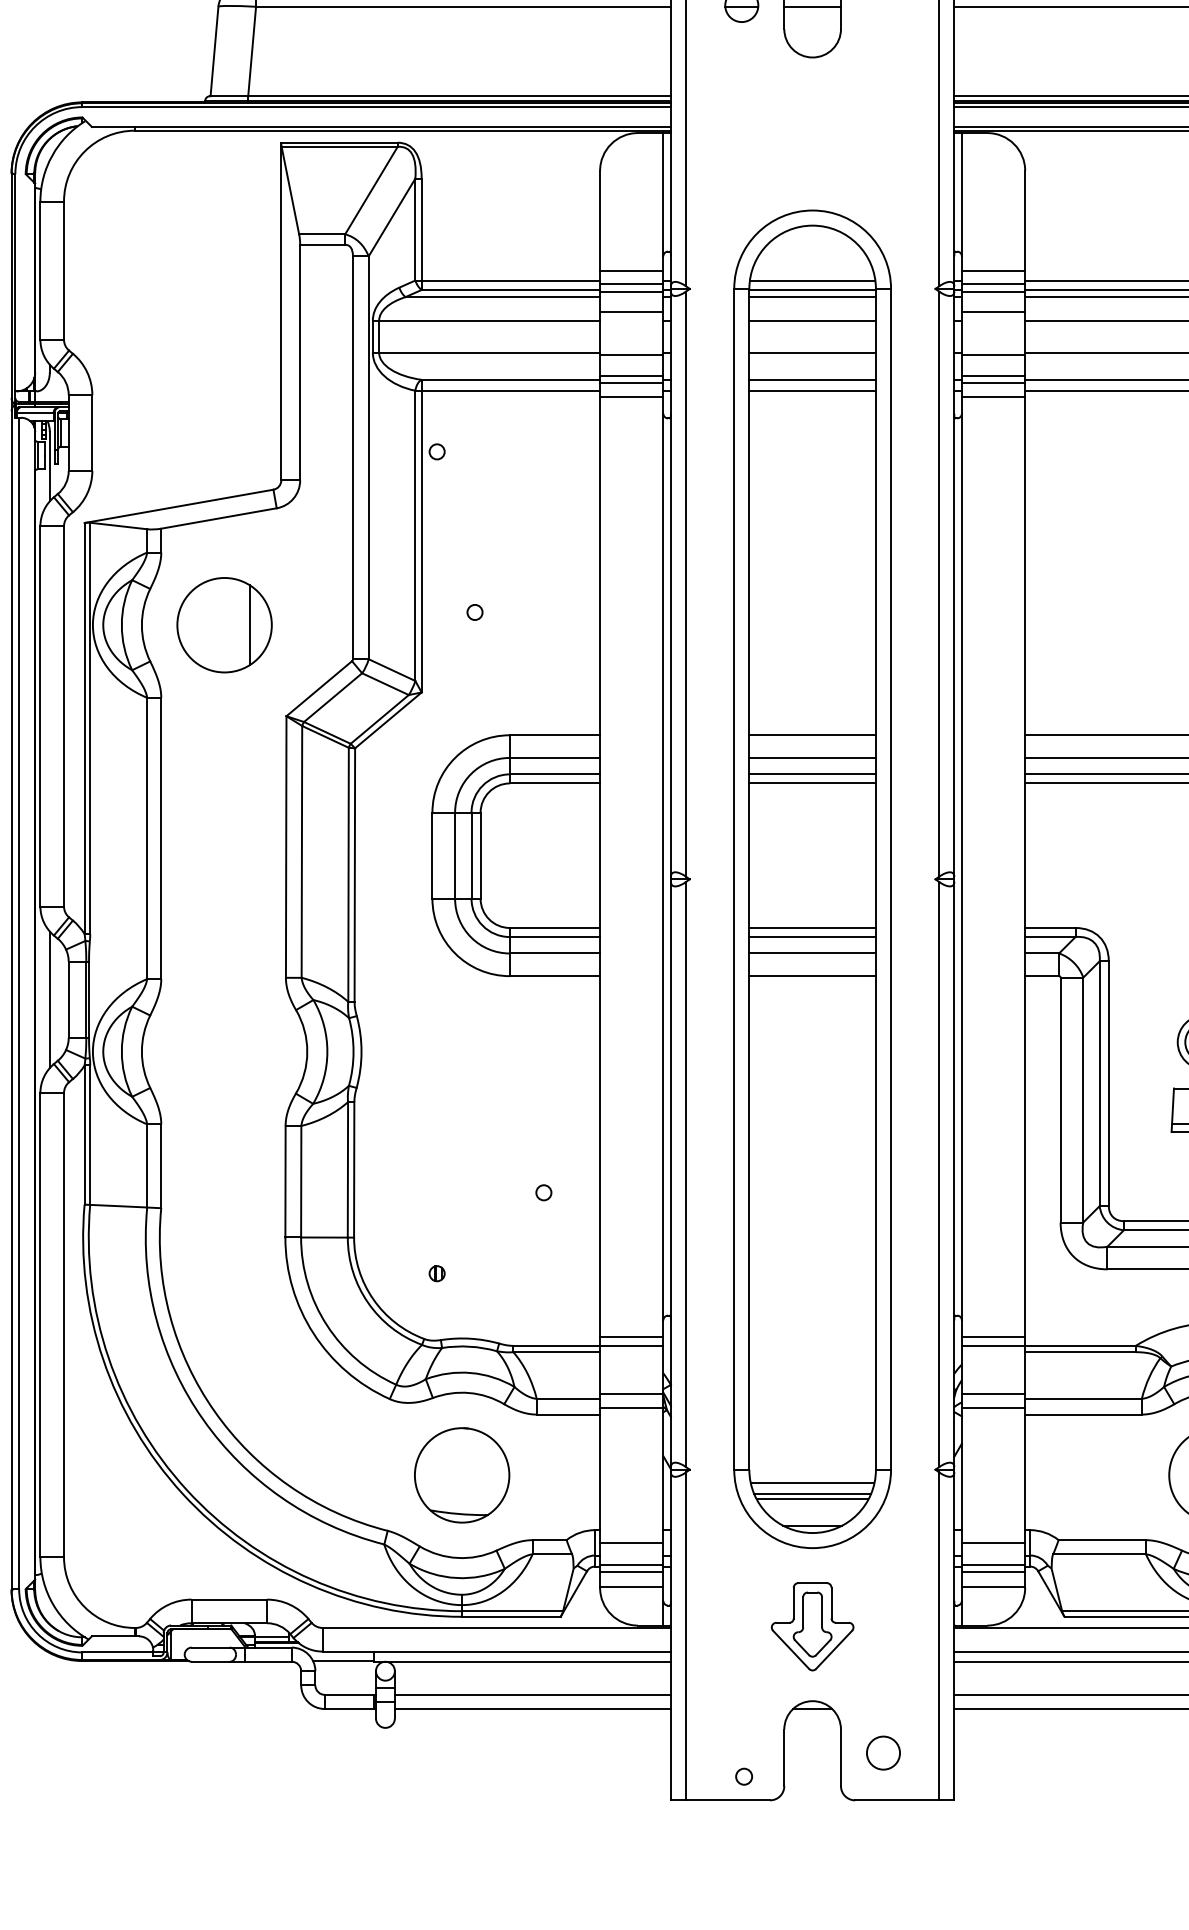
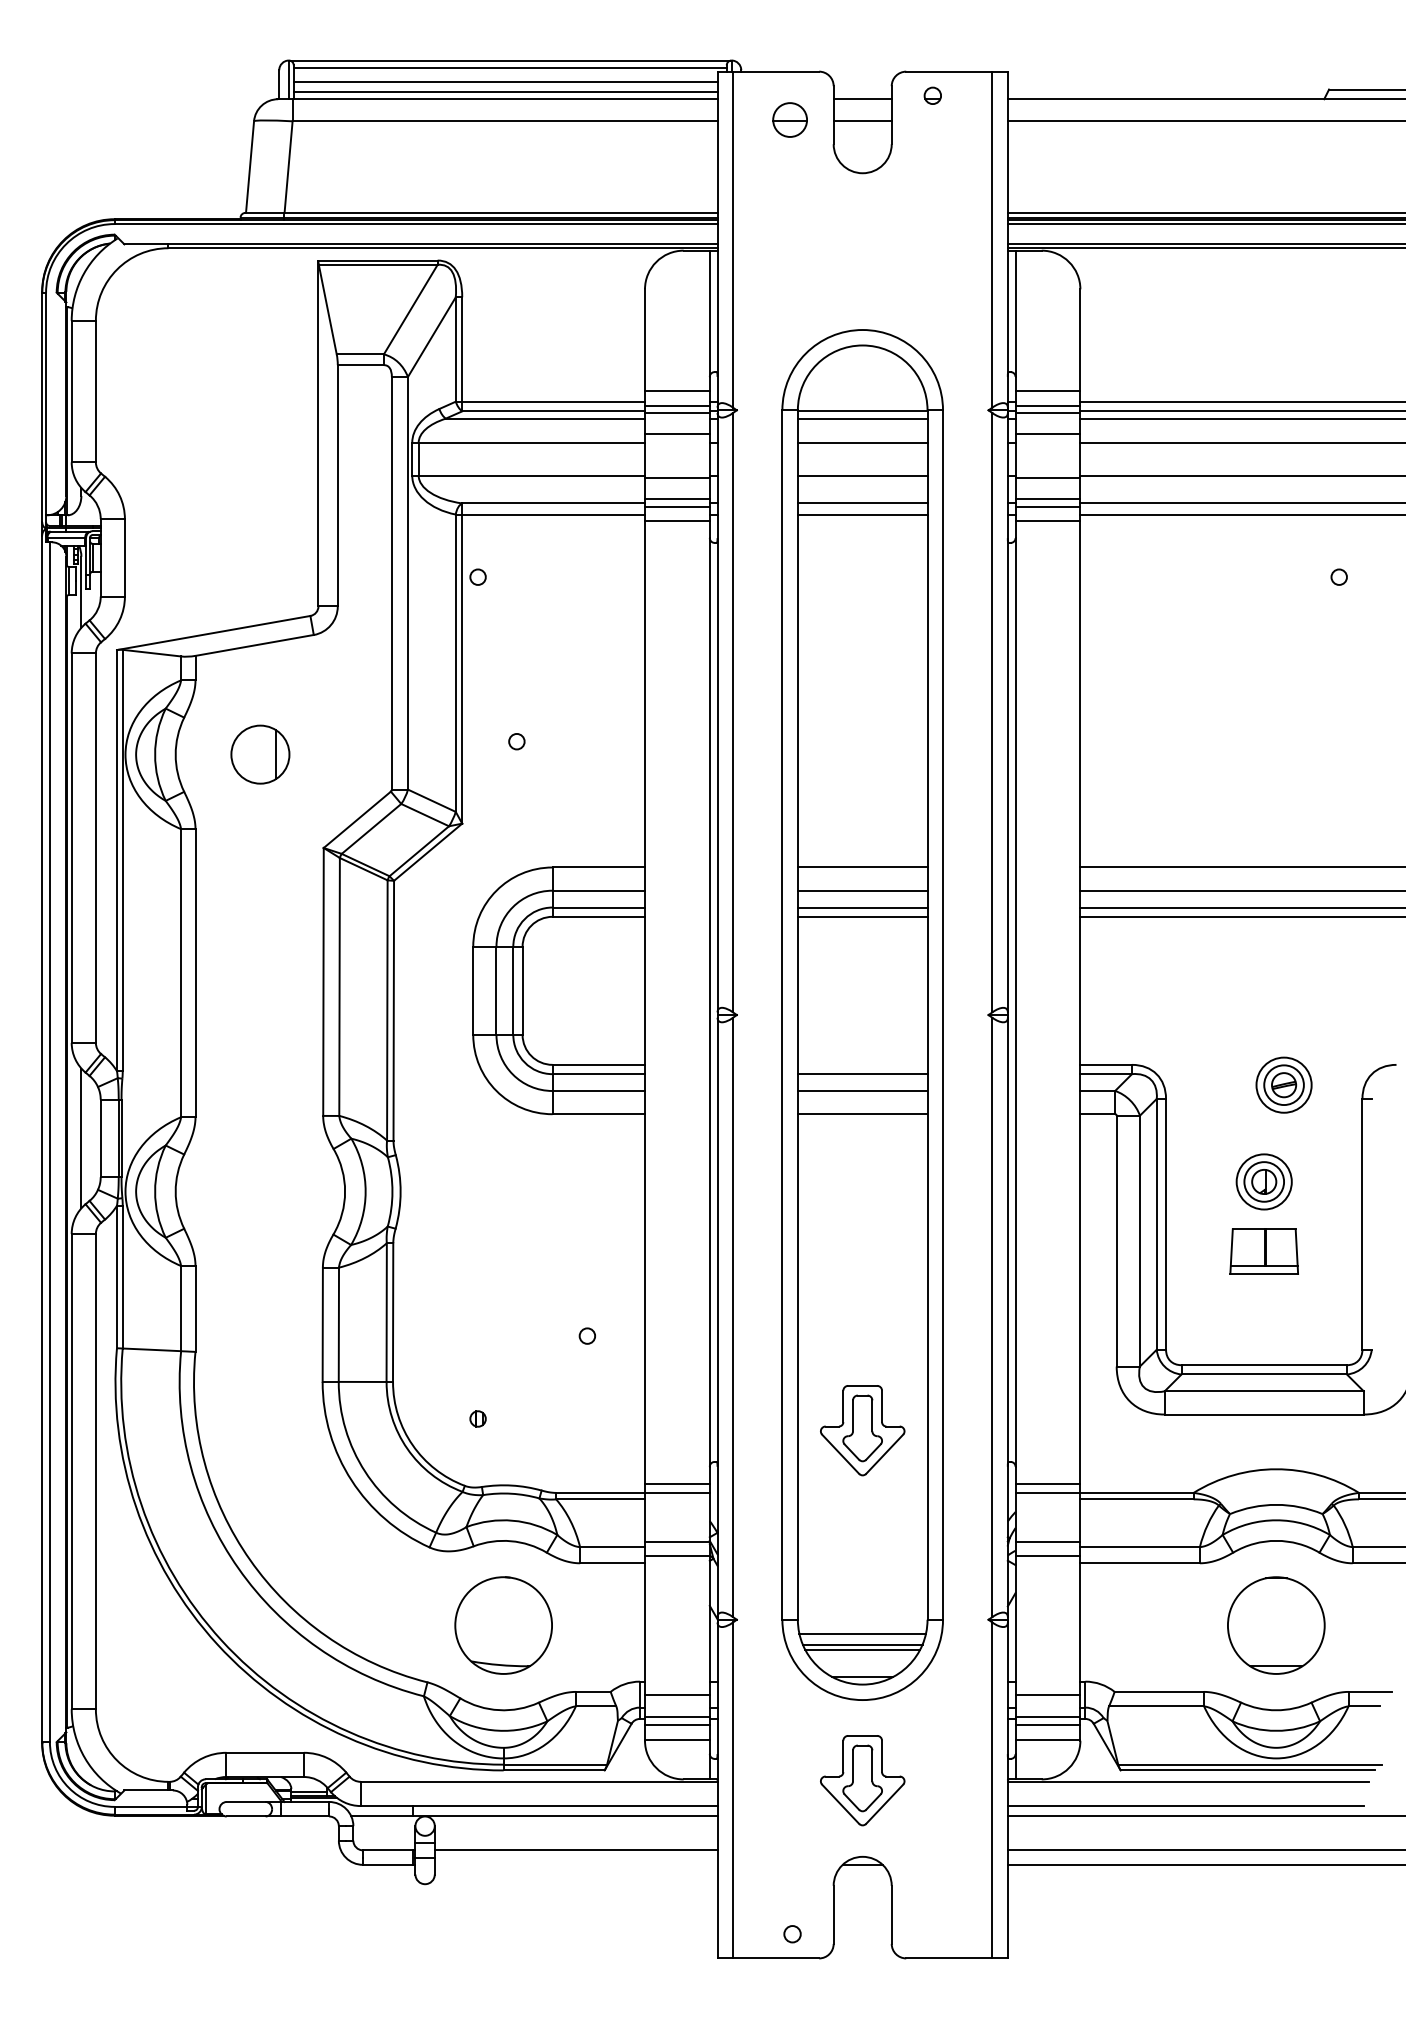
line: (812, 280) -> (862, 401), removed
part: (224, 624) -> (260, 754), size x0.6
line: (812, 927) -> (862, 1064), removed
part: (812, 1284) -> (862, 1430), added
line: (532, 1708) -> (575, 1864), removed
circle: (883, 1752) -> (935, 1909), removed

